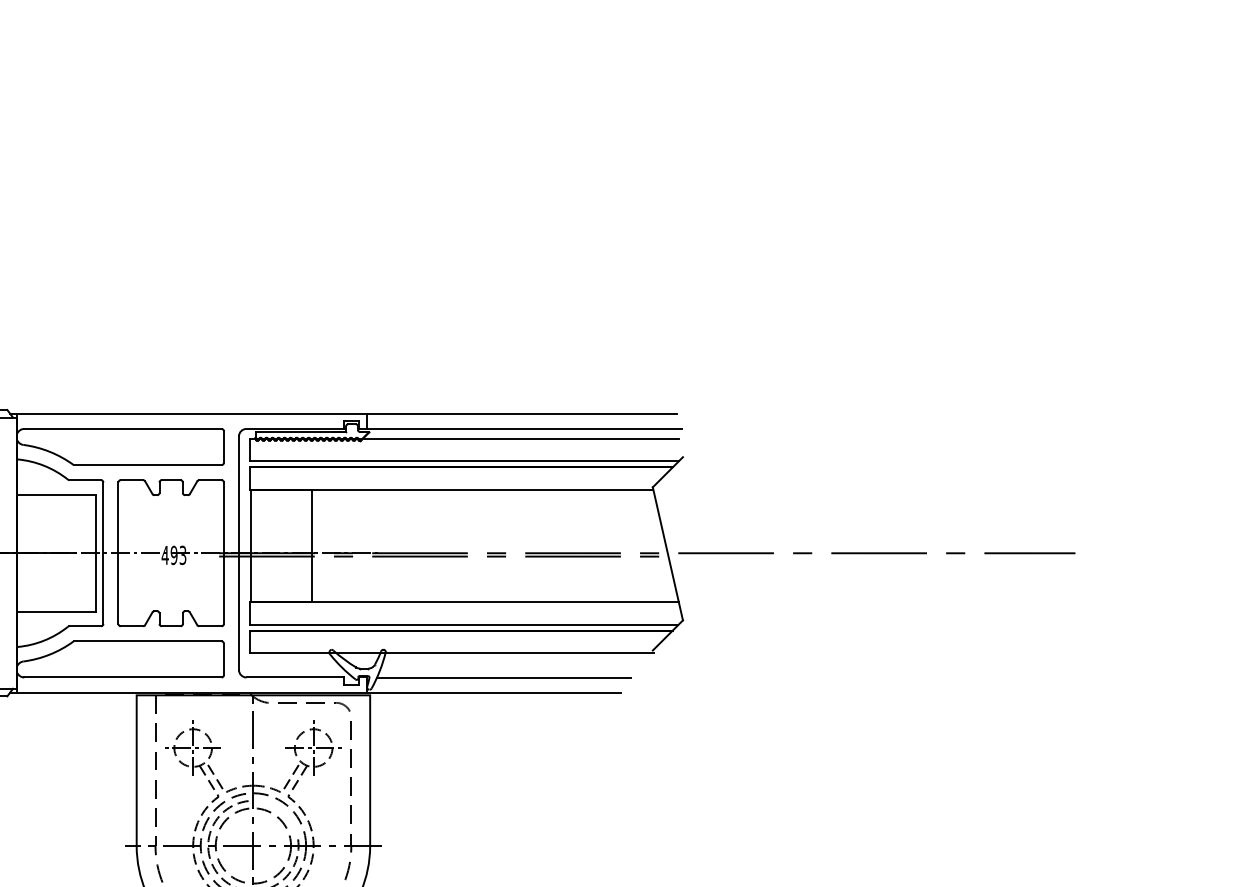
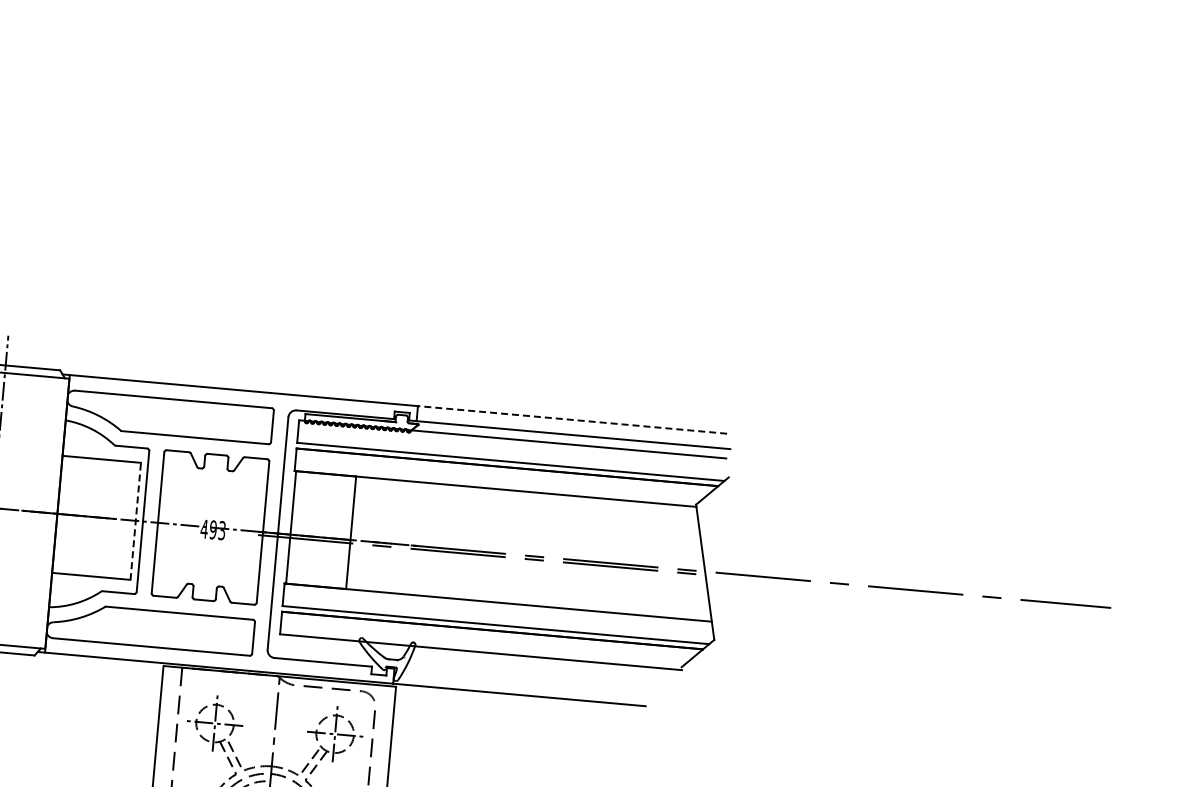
line: (521, 413) -> (571, 419), solid -> dashed
line: (96, 553) -> (136, 521), solid -> dashed
line: (503, 677) -> (530, 680), removed

